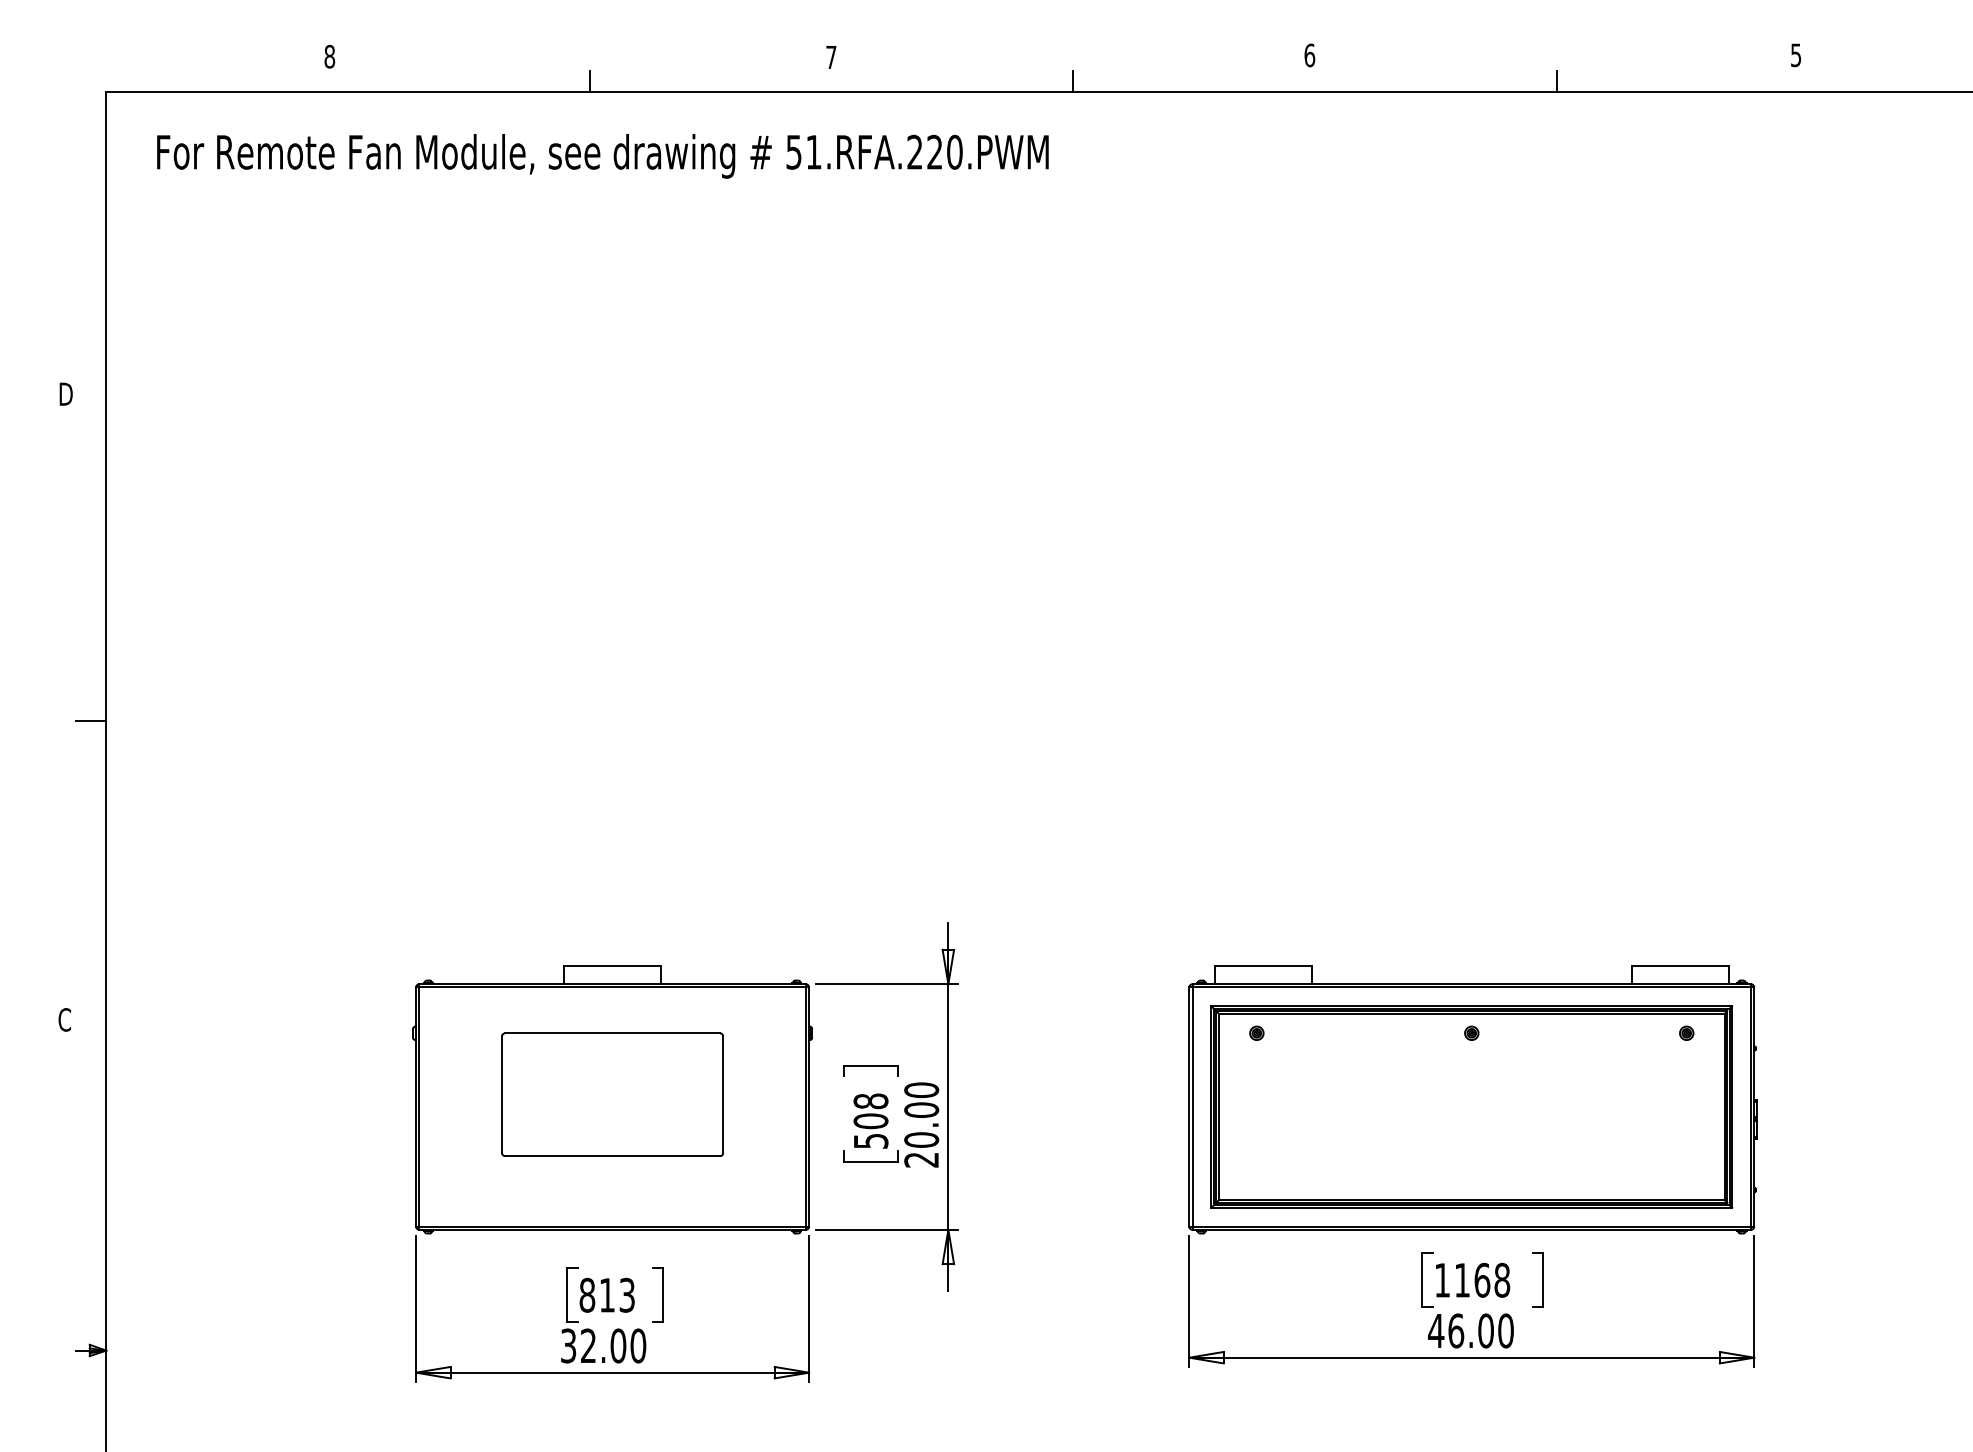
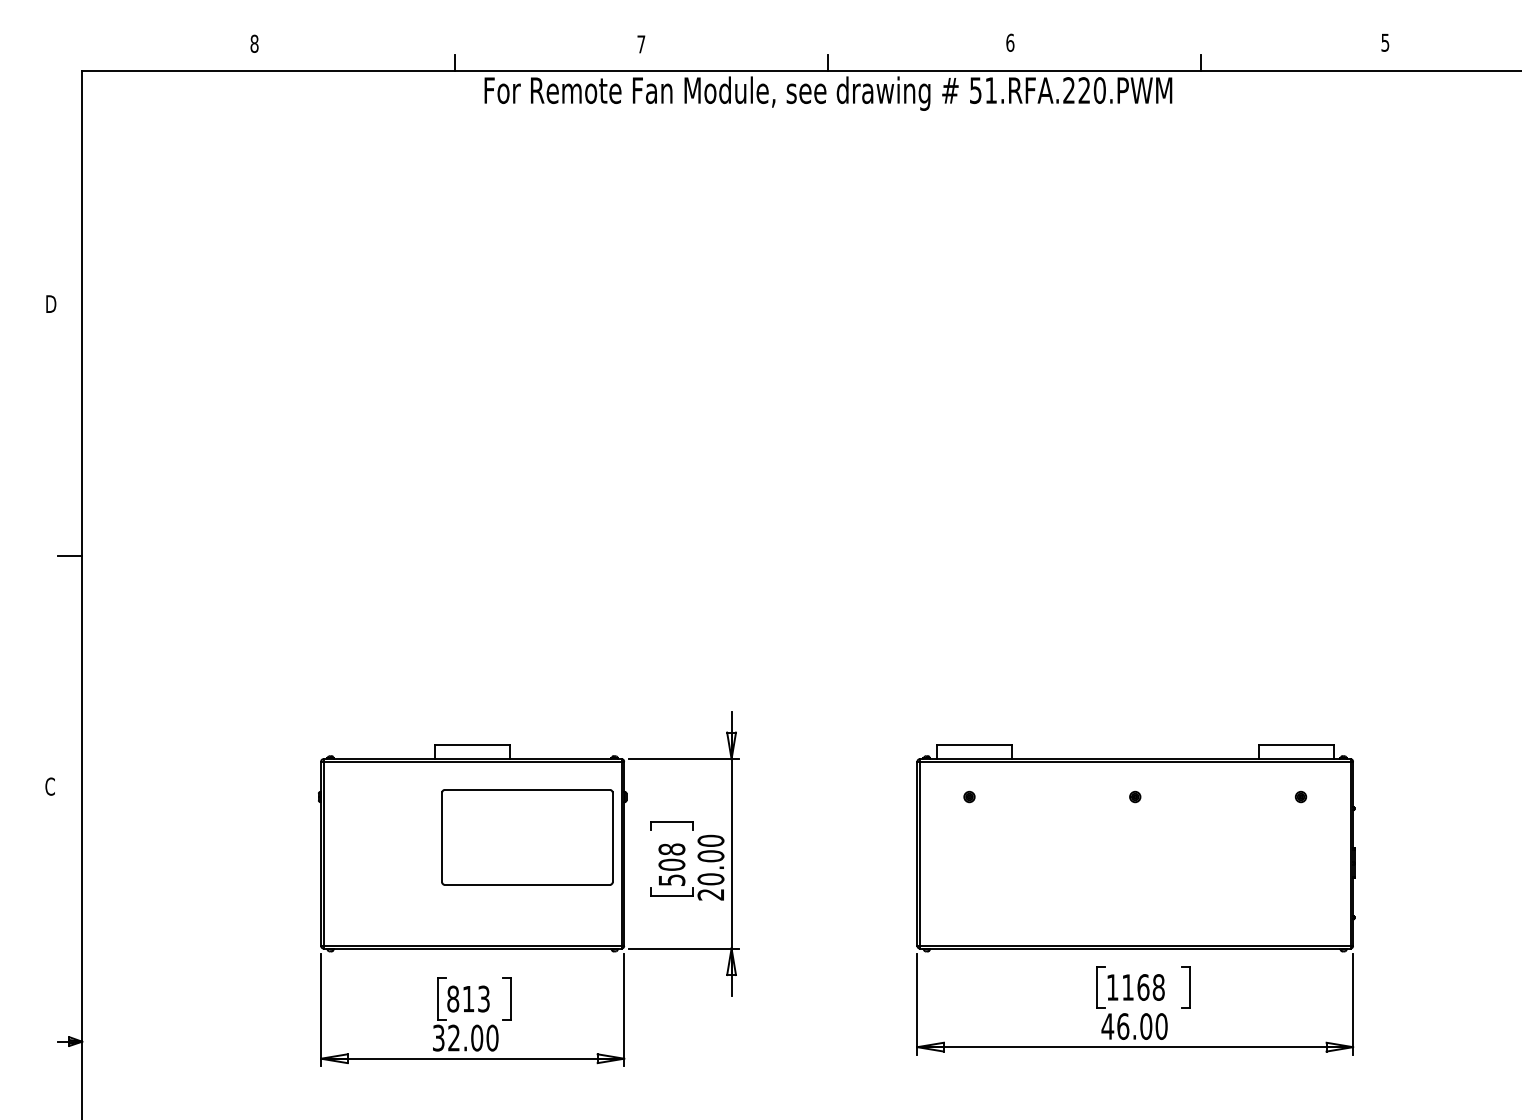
text: (602, 156) -> (828, 93), moved
part: (612, 1094) -> (527, 837), moved
part: (1471, 1106) -> (1135, 853), removed

